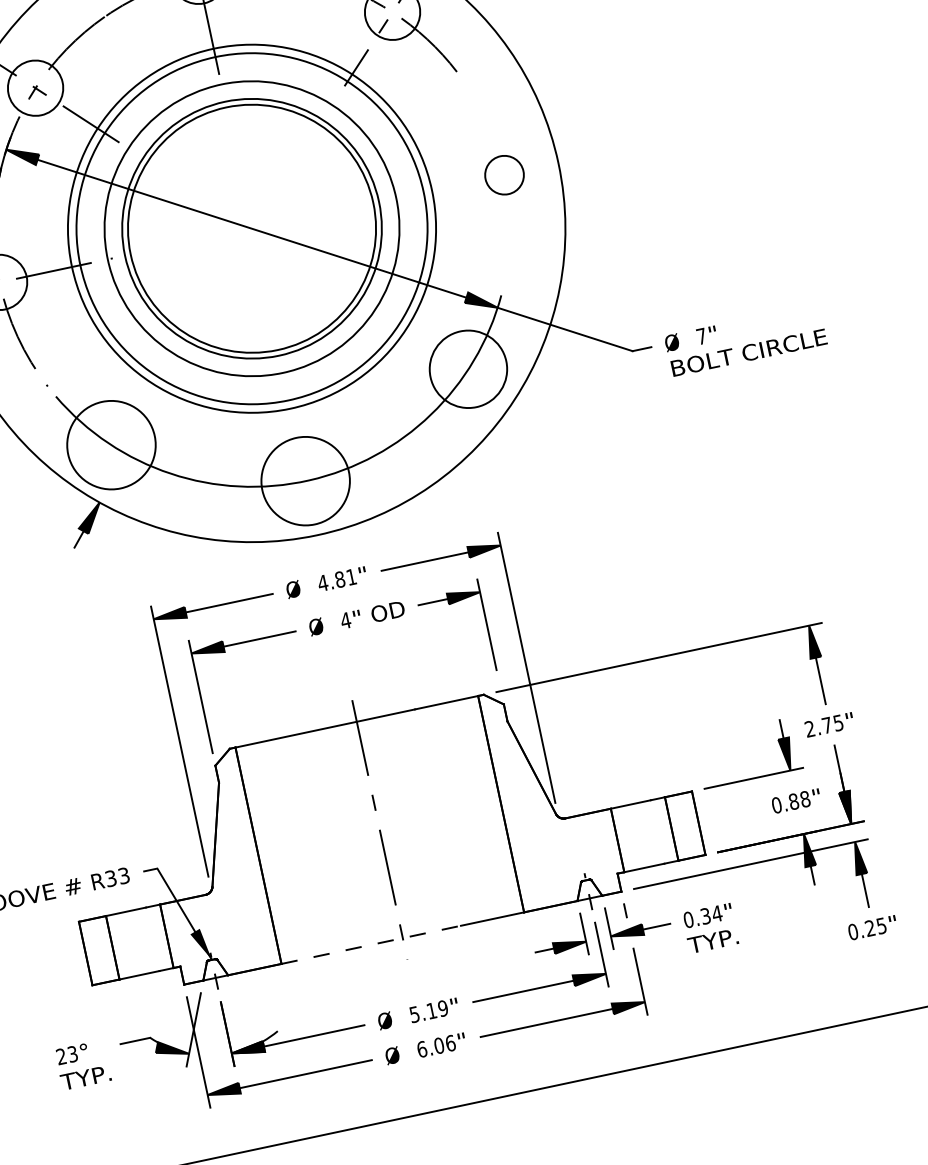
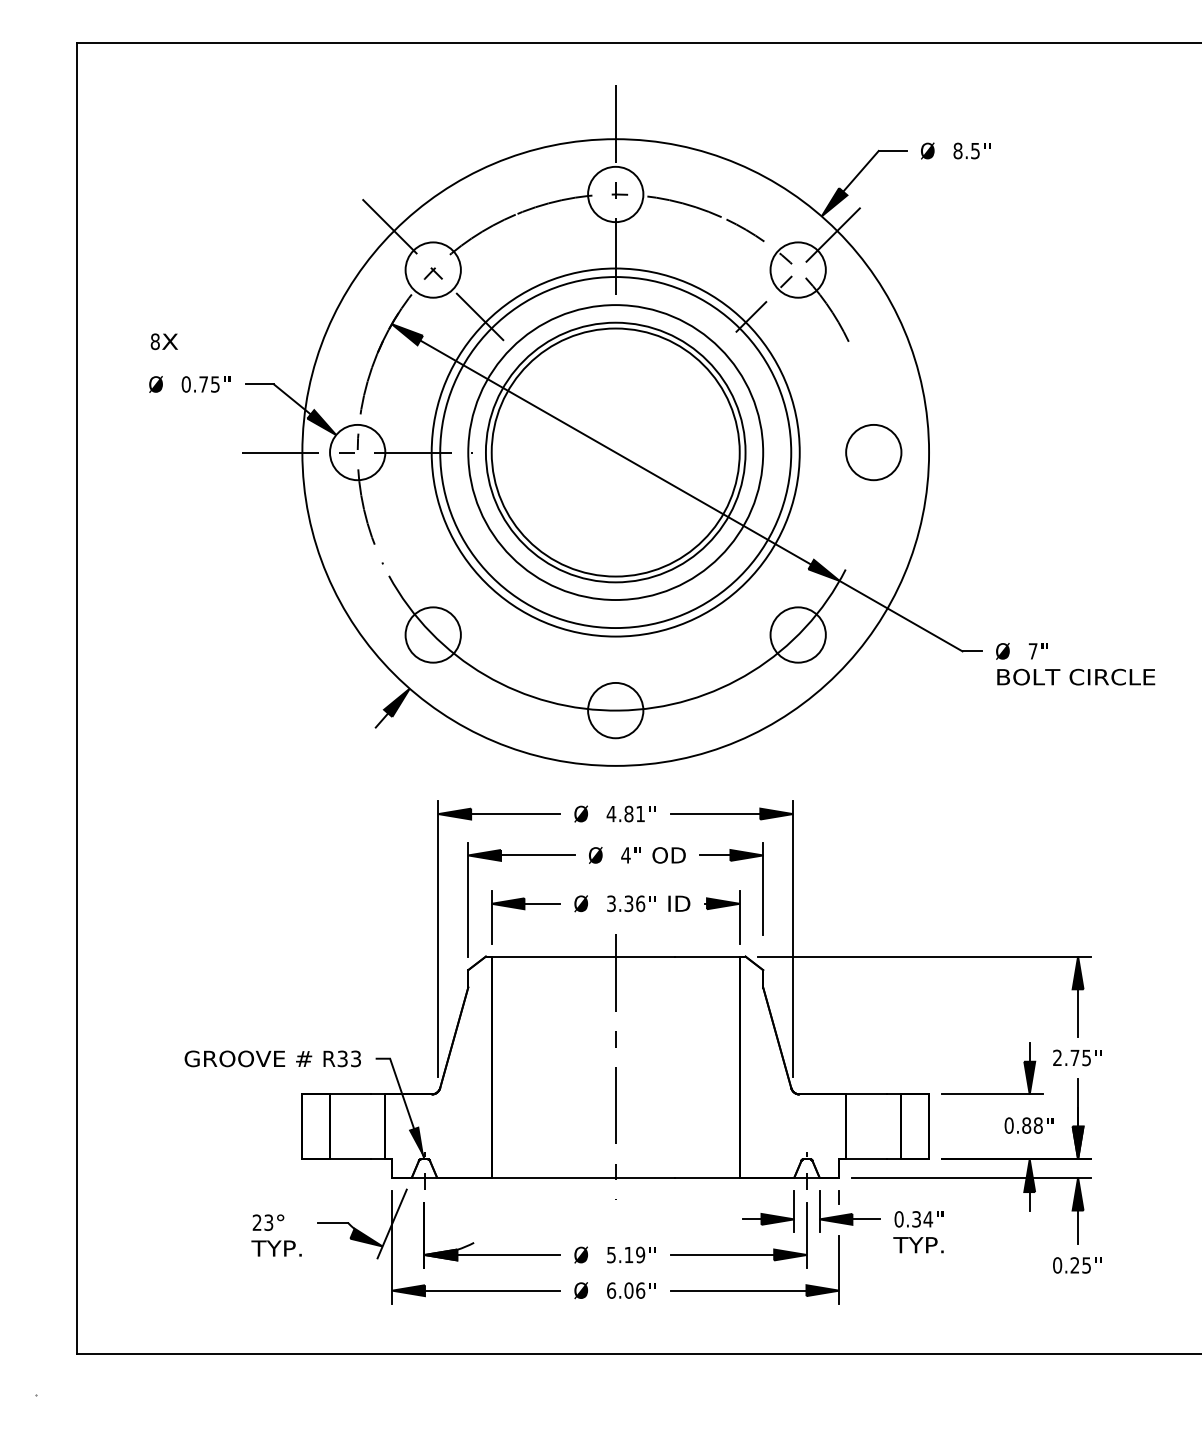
circle: (504, 175) -> (873, 452), size x1.43
circle: (467, 368) -> (797, 634), size x0.71
circle: (110, 444) -> (432, 634), size x0.62
circle: (305, 481) -> (615, 710), size x0.62
part: (345, 678) -> (613, 911), added
line: (371, 944) -> (583, 1177), dashed -> solid

